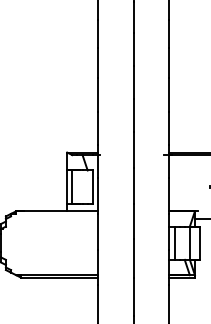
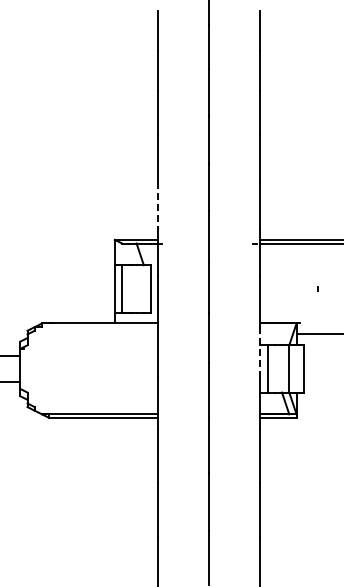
line: (97, 128) -> (158, 205), solid -> dashed
line: (169, 231) -> (260, 352), solid -> dashed

